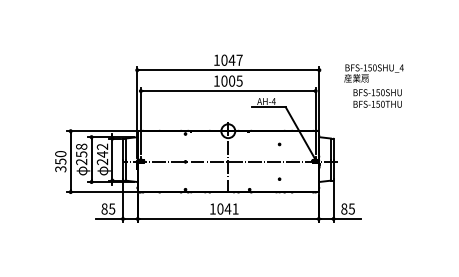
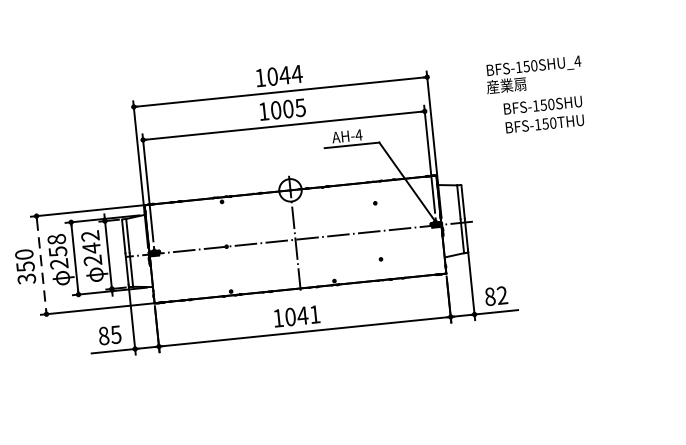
text: (239, 59) -> (296, 72), 1047 -> 1044
text: (373, 85) -> (535, 94), moved
line: (70, 162) -> (41, 266), solid -> dashed
text: (351, 208) -> (501, 294), 85 -> 82

